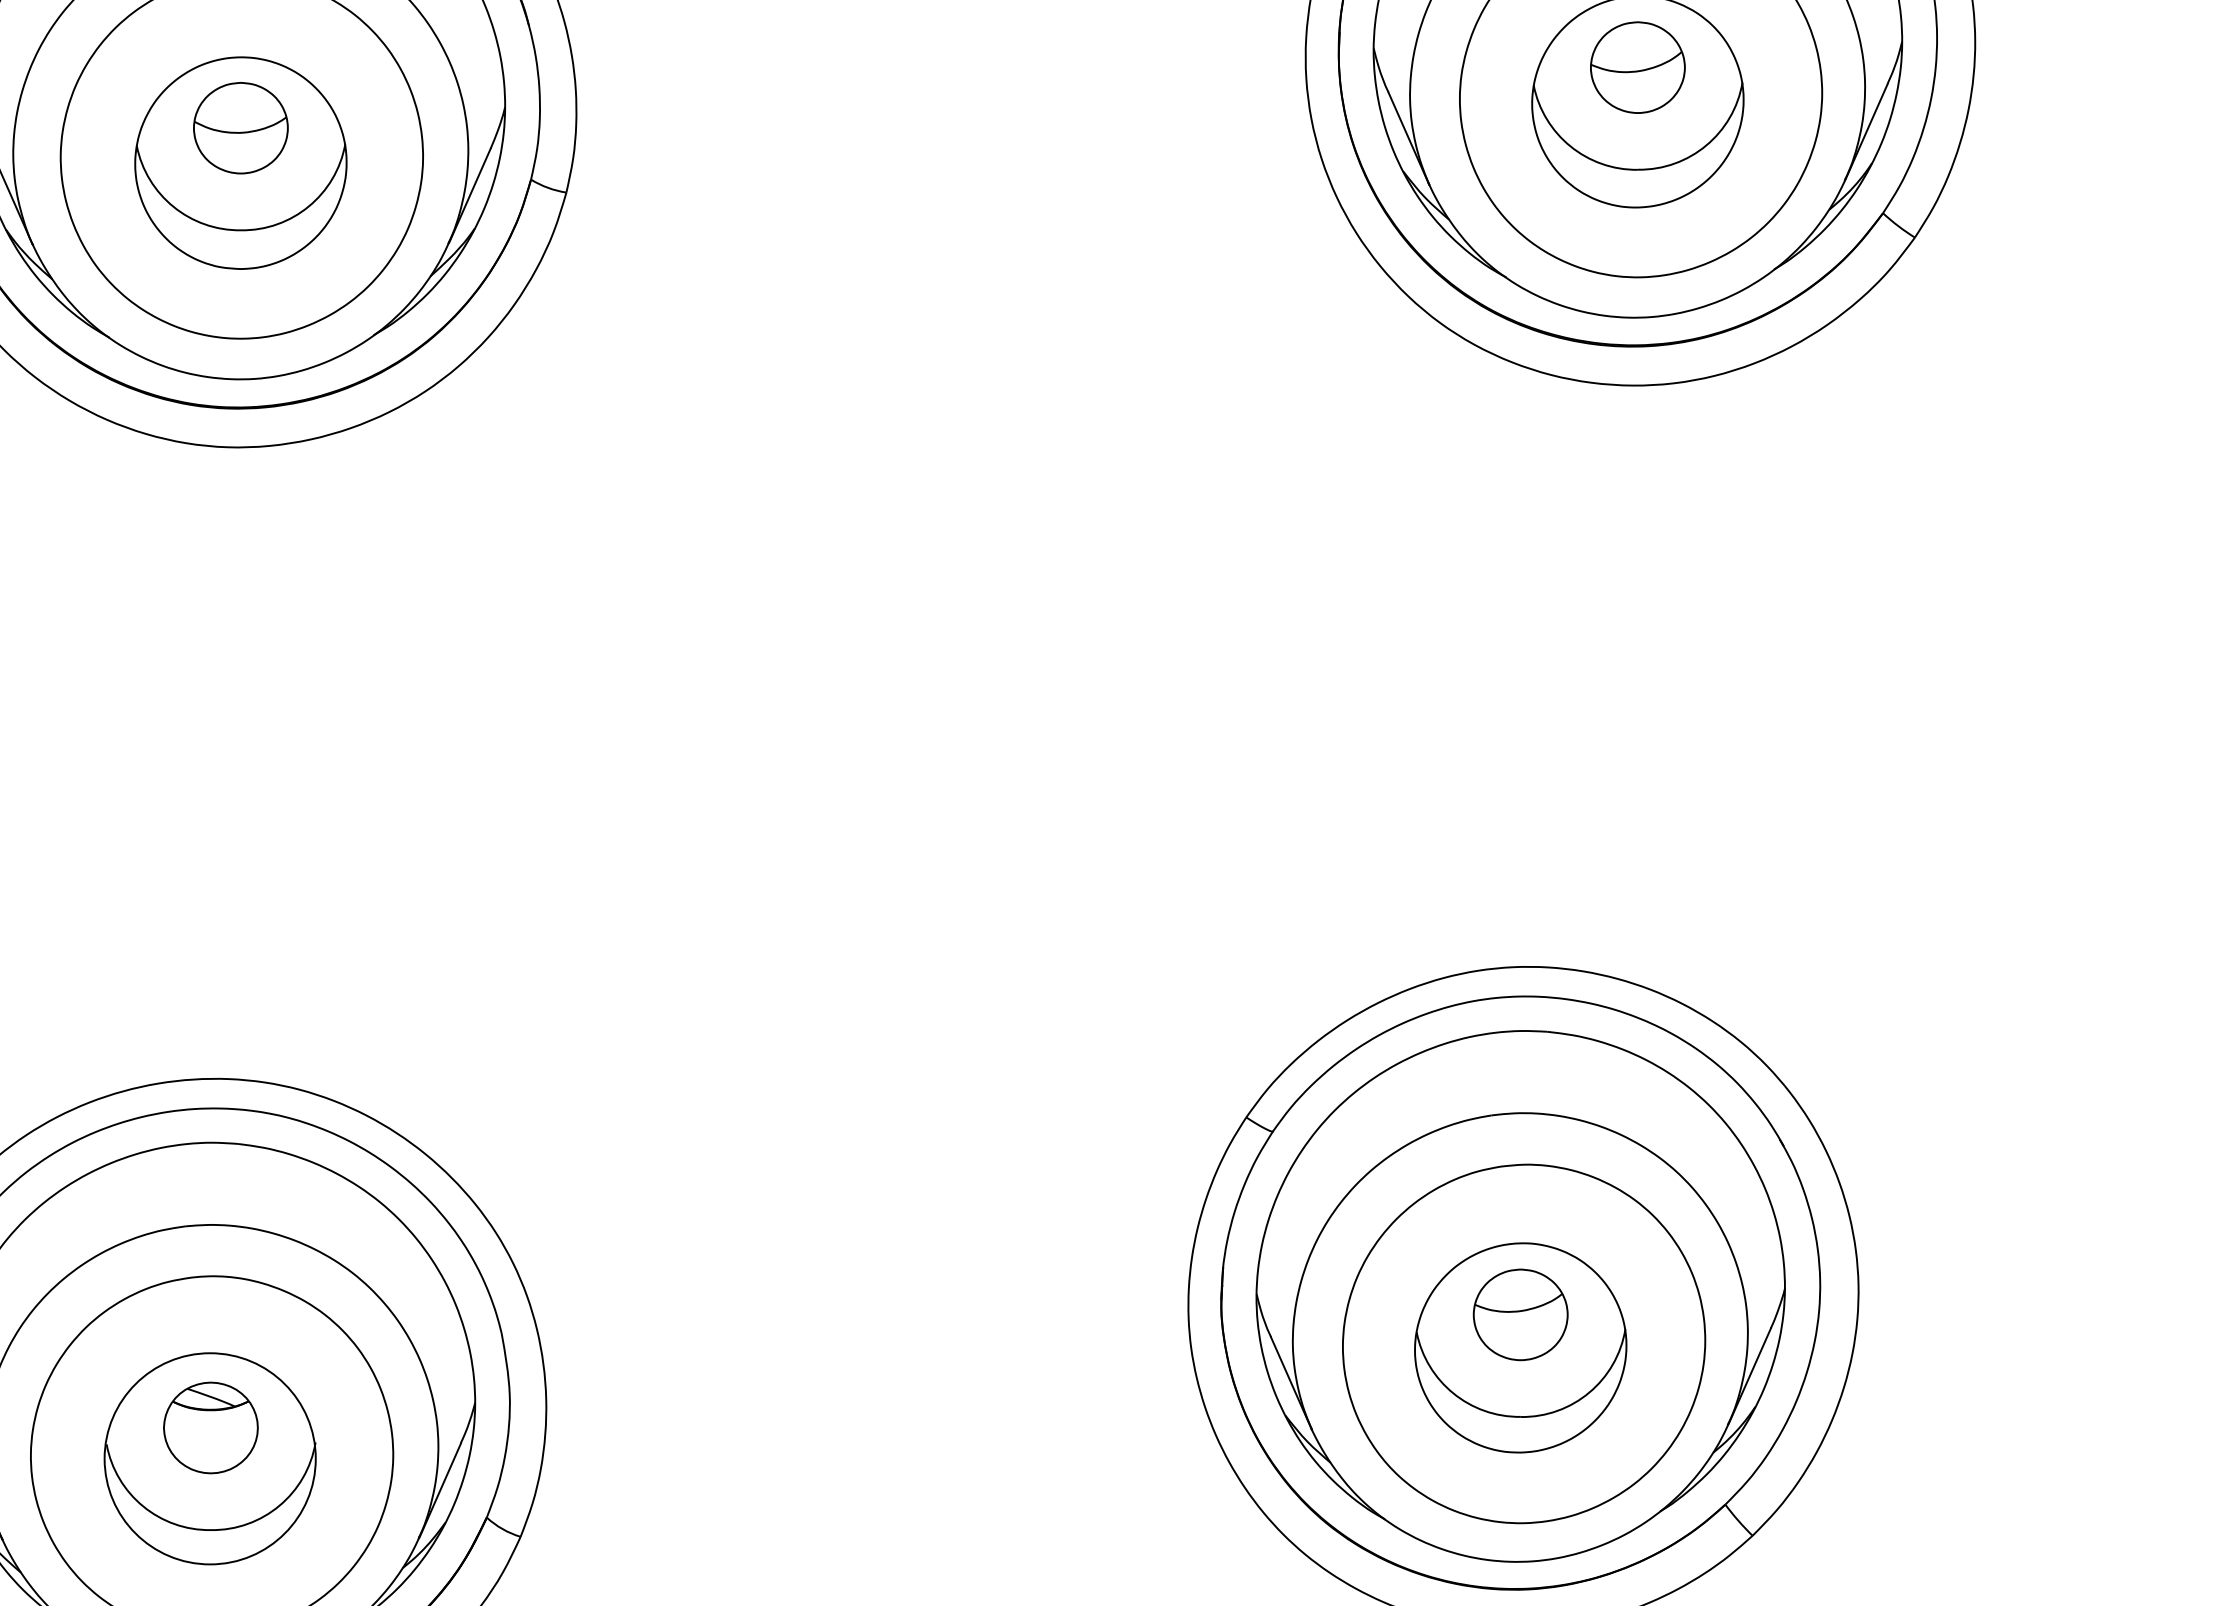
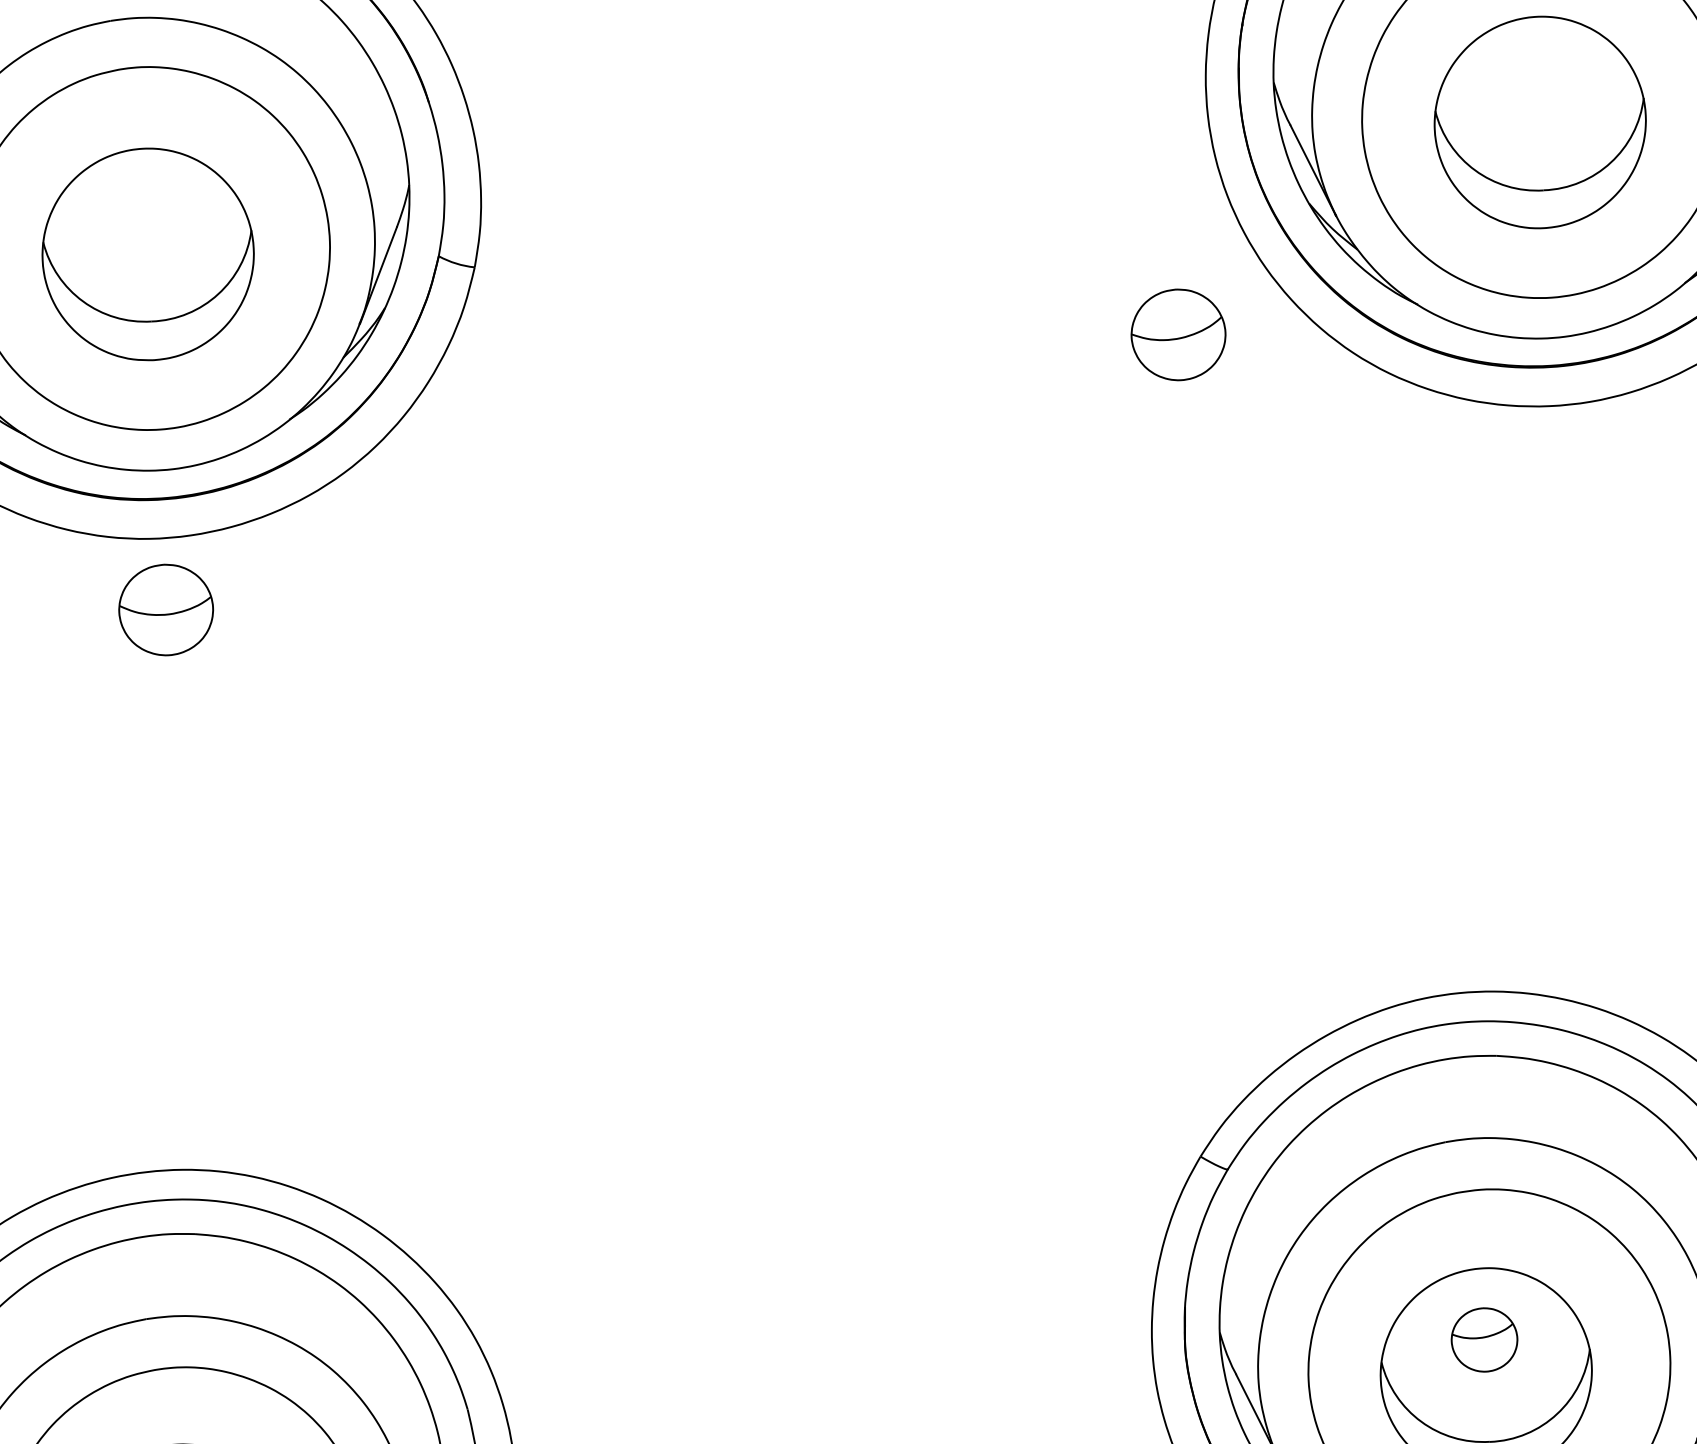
part: (1637, 67) -> (1178, 334), moved
part: (240, 128) -> (165, 610), moved
part: (1520, 1314) -> (1484, 1339), size x0.7

